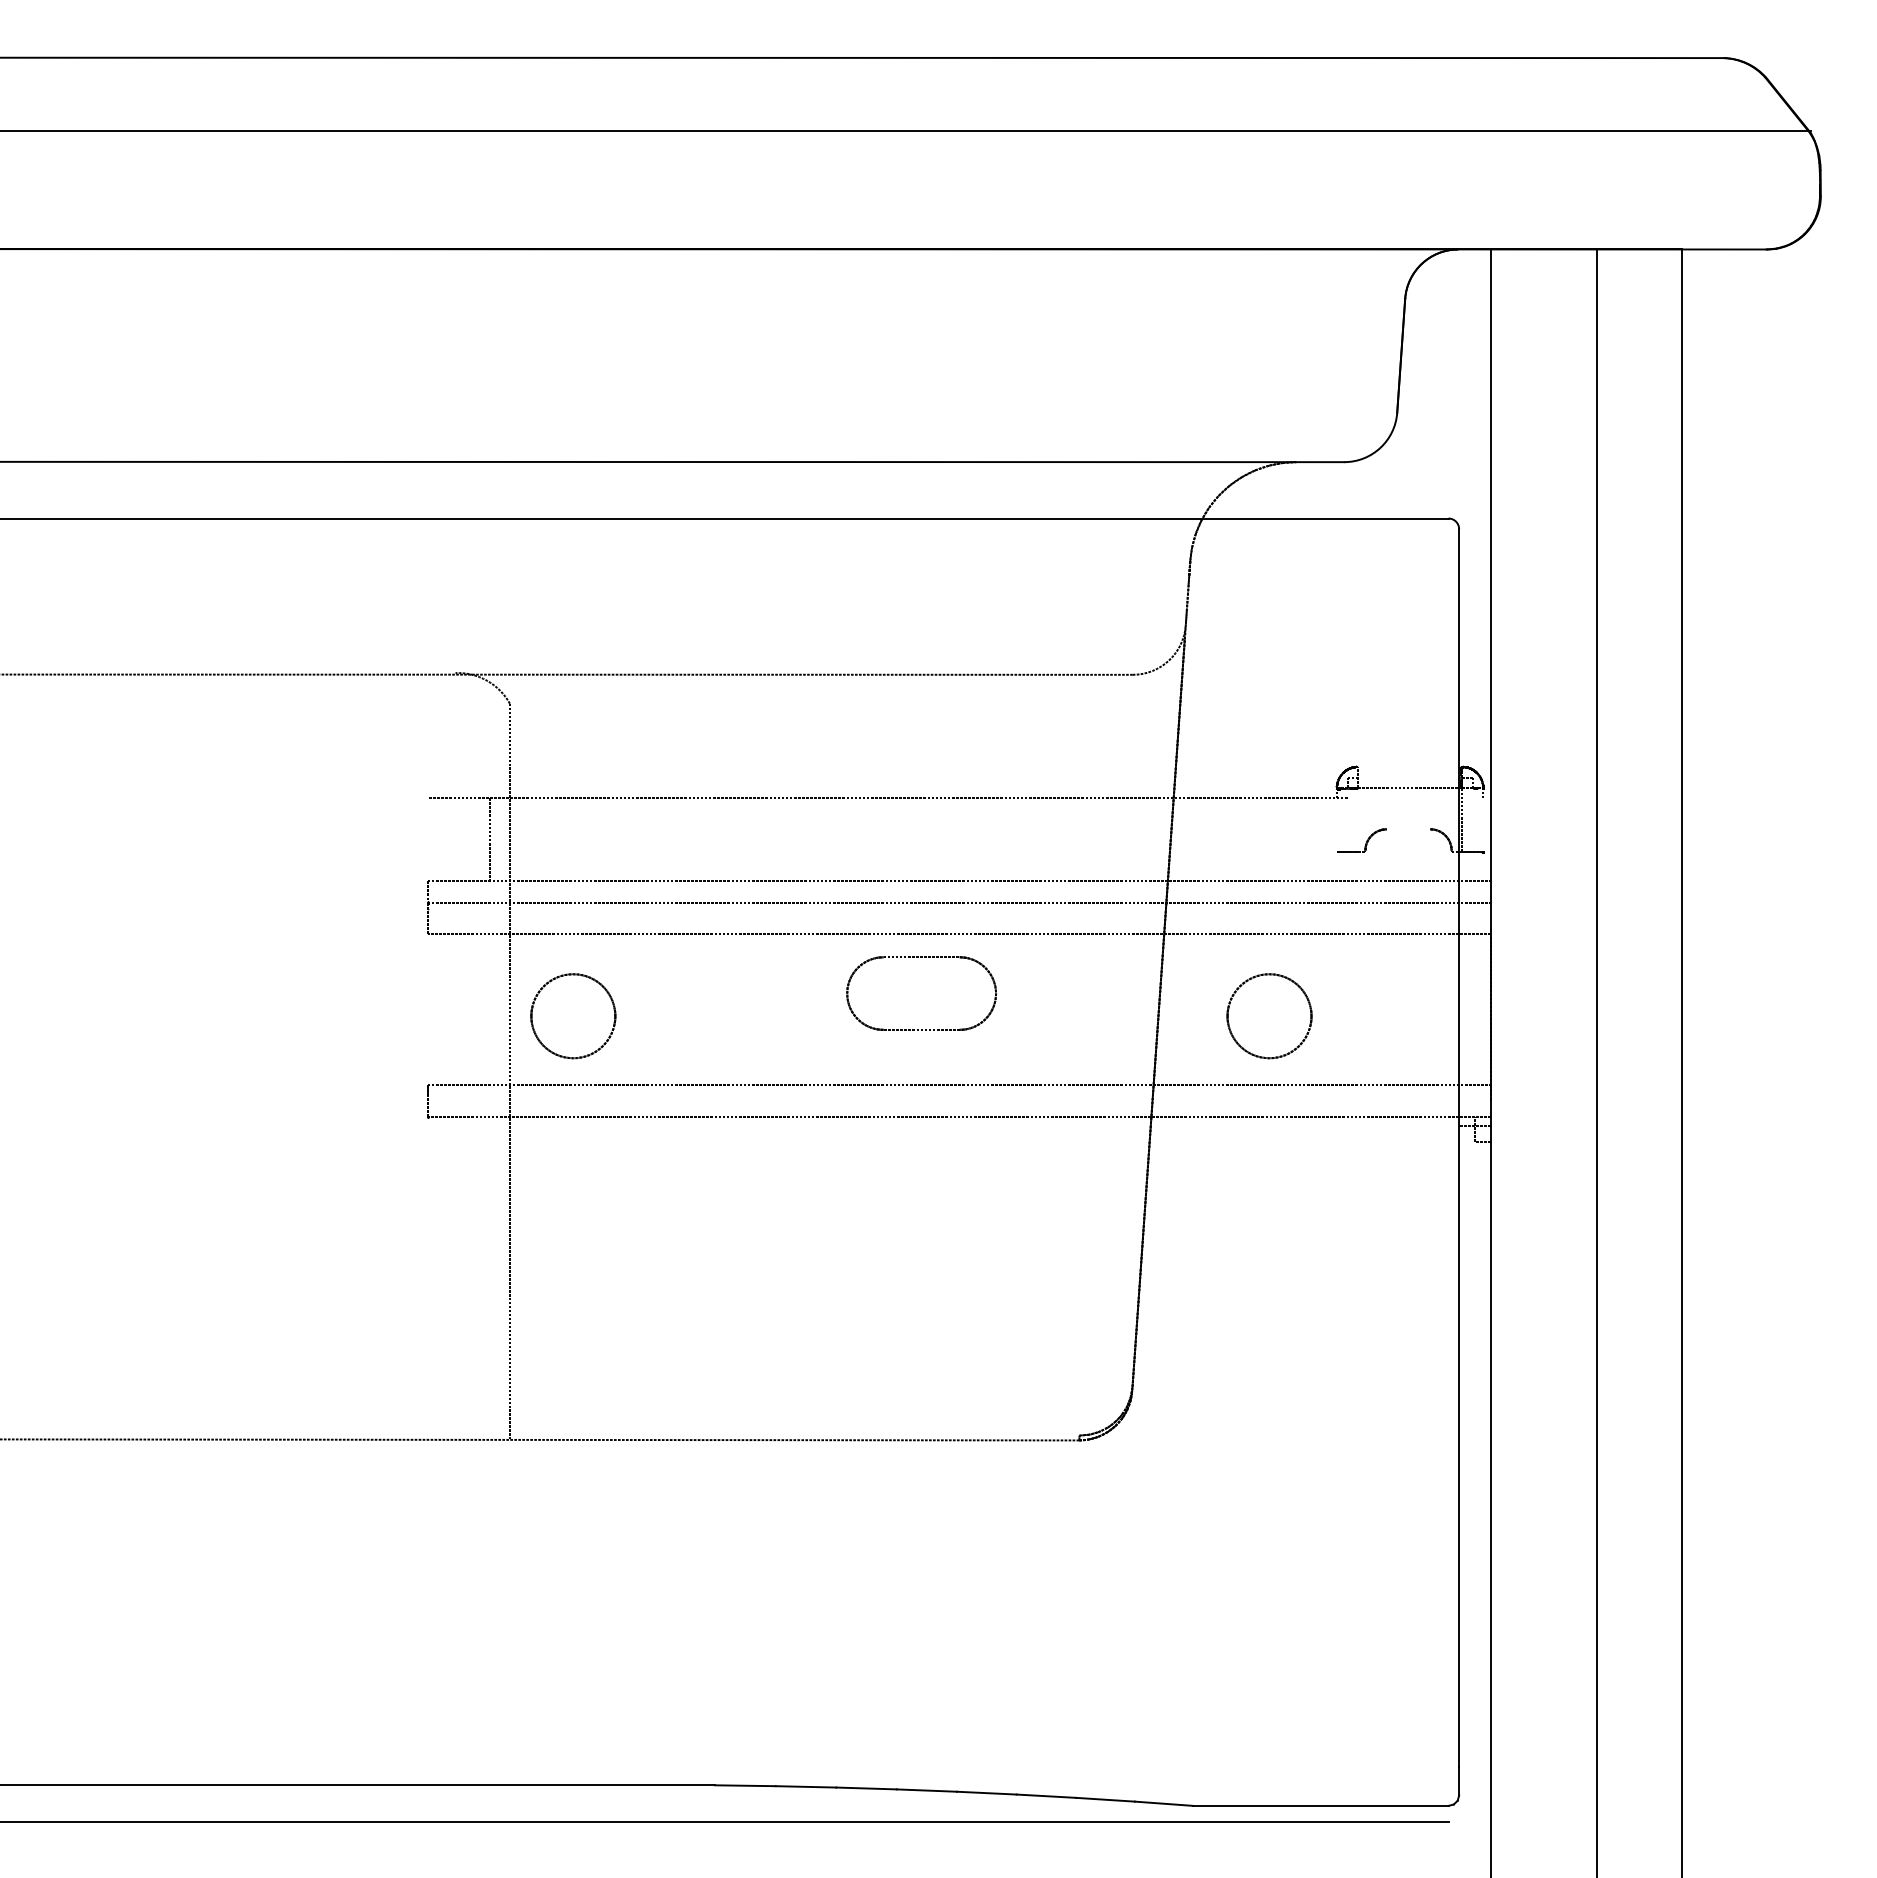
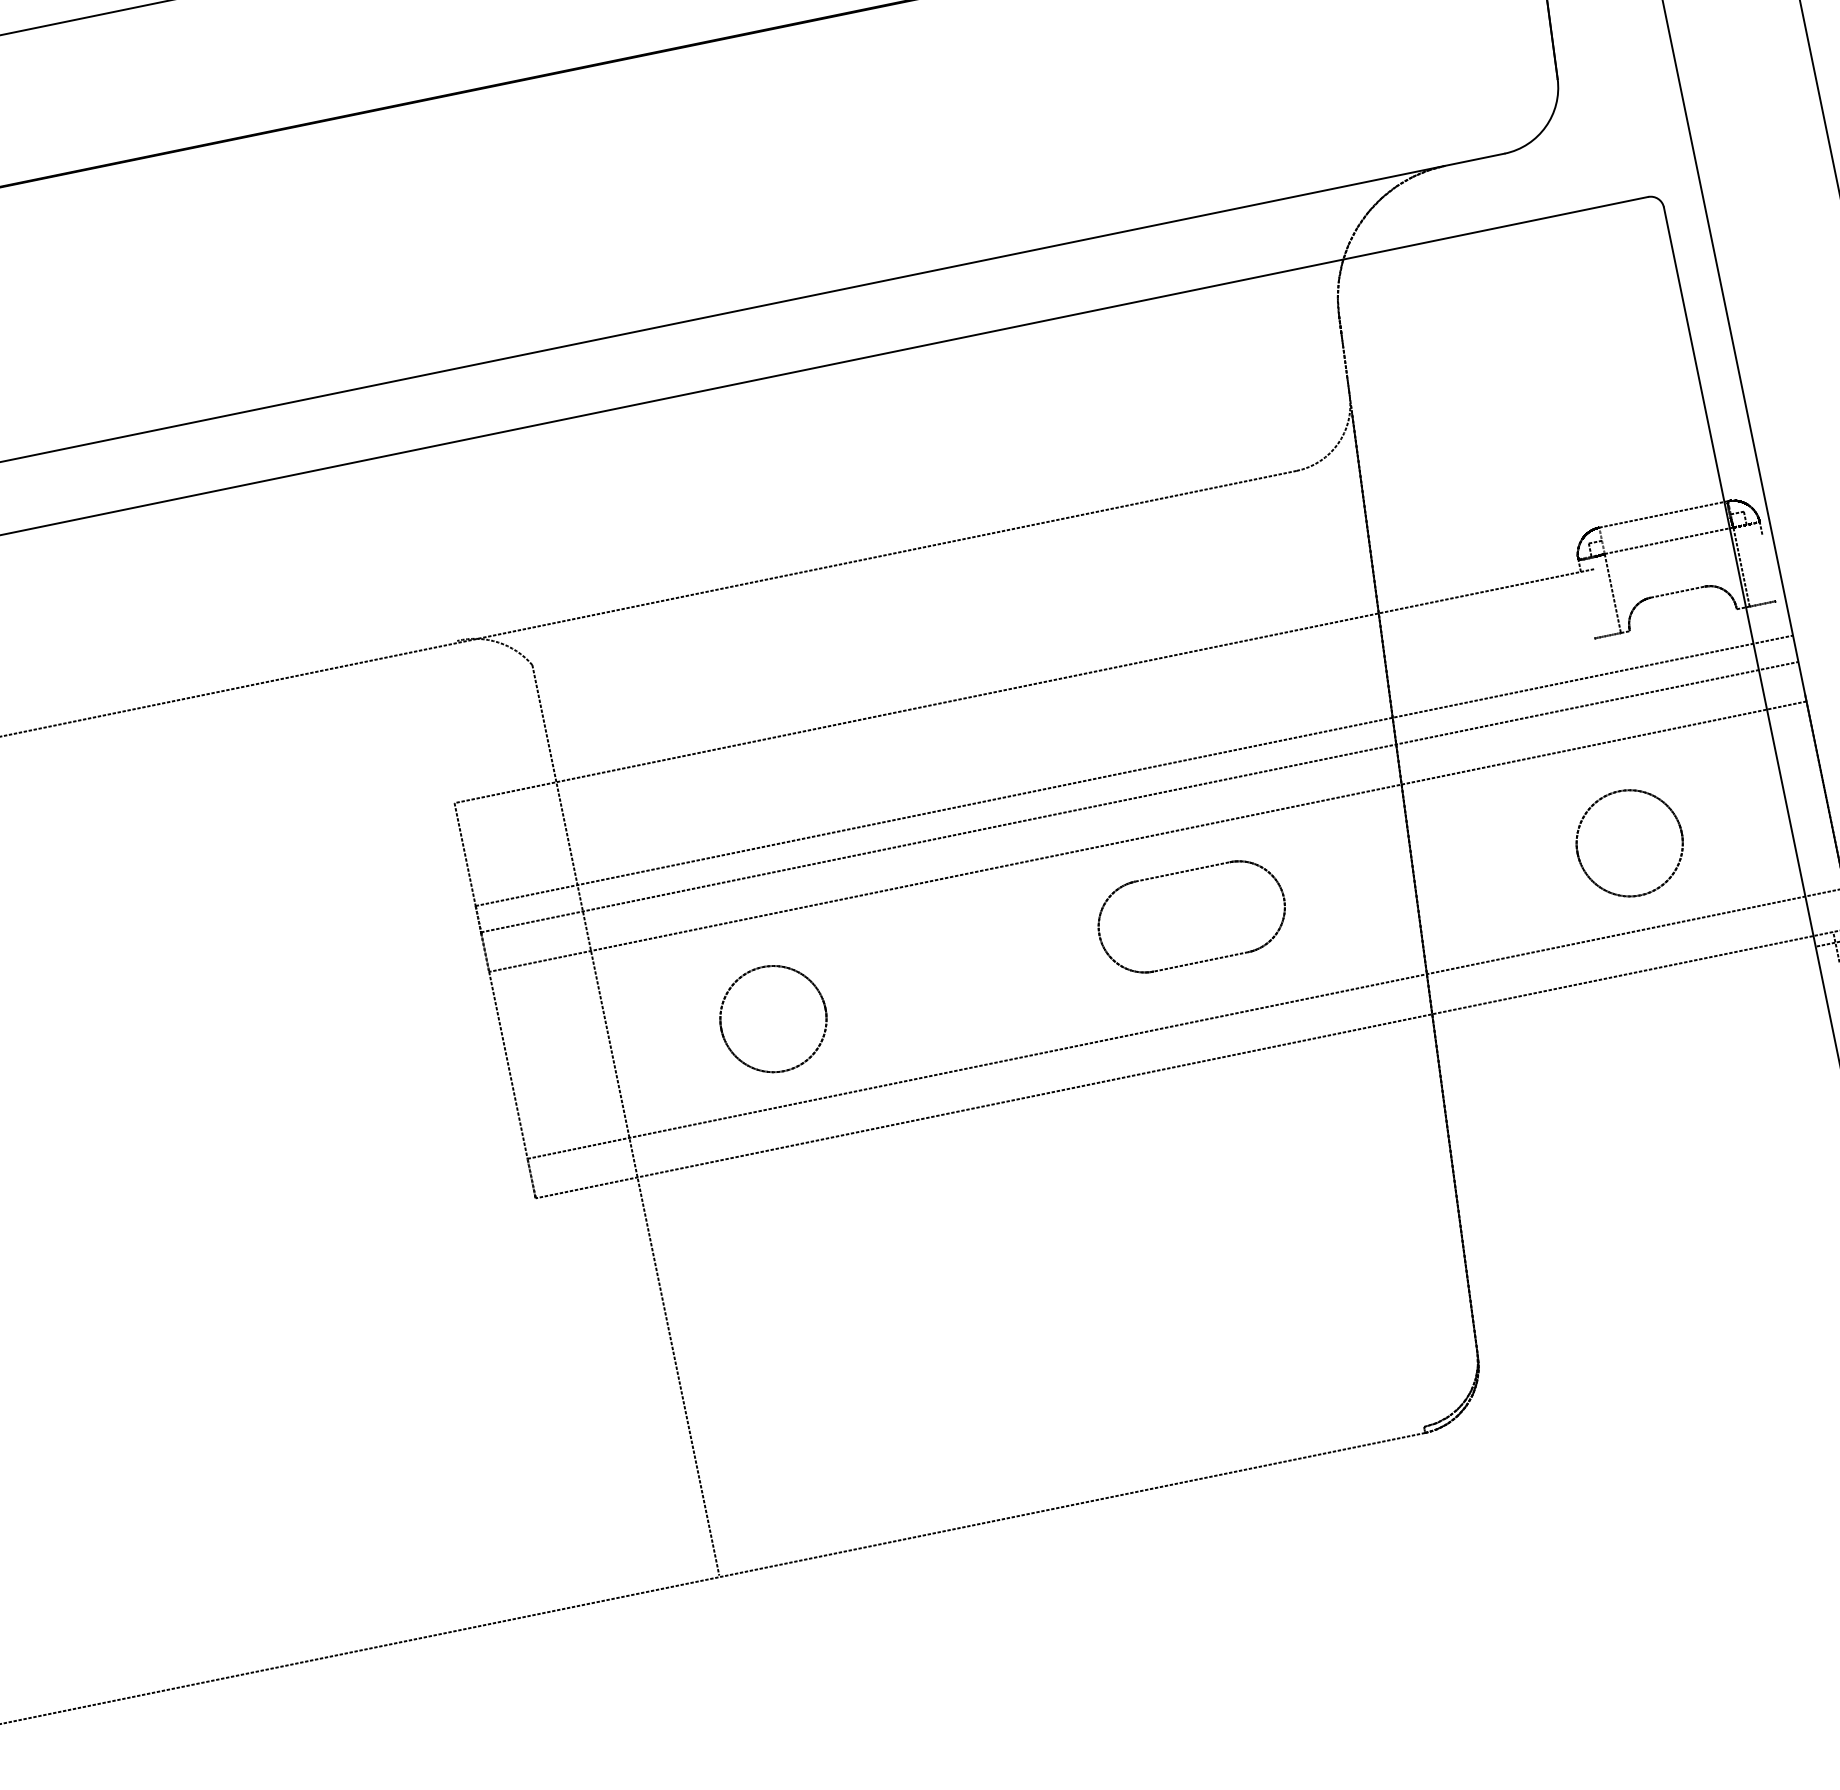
line: (1410, 766) -> (1664, 513), added
line: (1358, 819) -> (1613, 592), added
line: (1408, 829) -> (1677, 592), added
line: (489, 839) -> (464, 854), moved
part: (921, 957) -> (1182, 872), moved
line: (427, 1009) -> (508, 1064), added
part: (573, 1016) -> (773, 1019), moved
part: (1269, 1016) -> (1629, 843), moved

